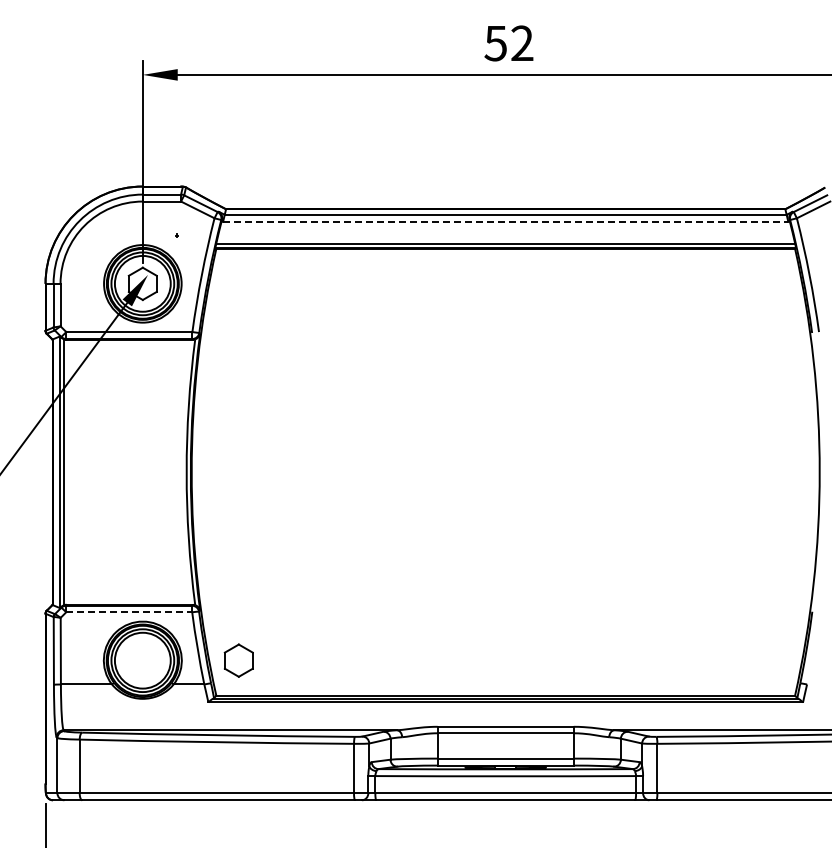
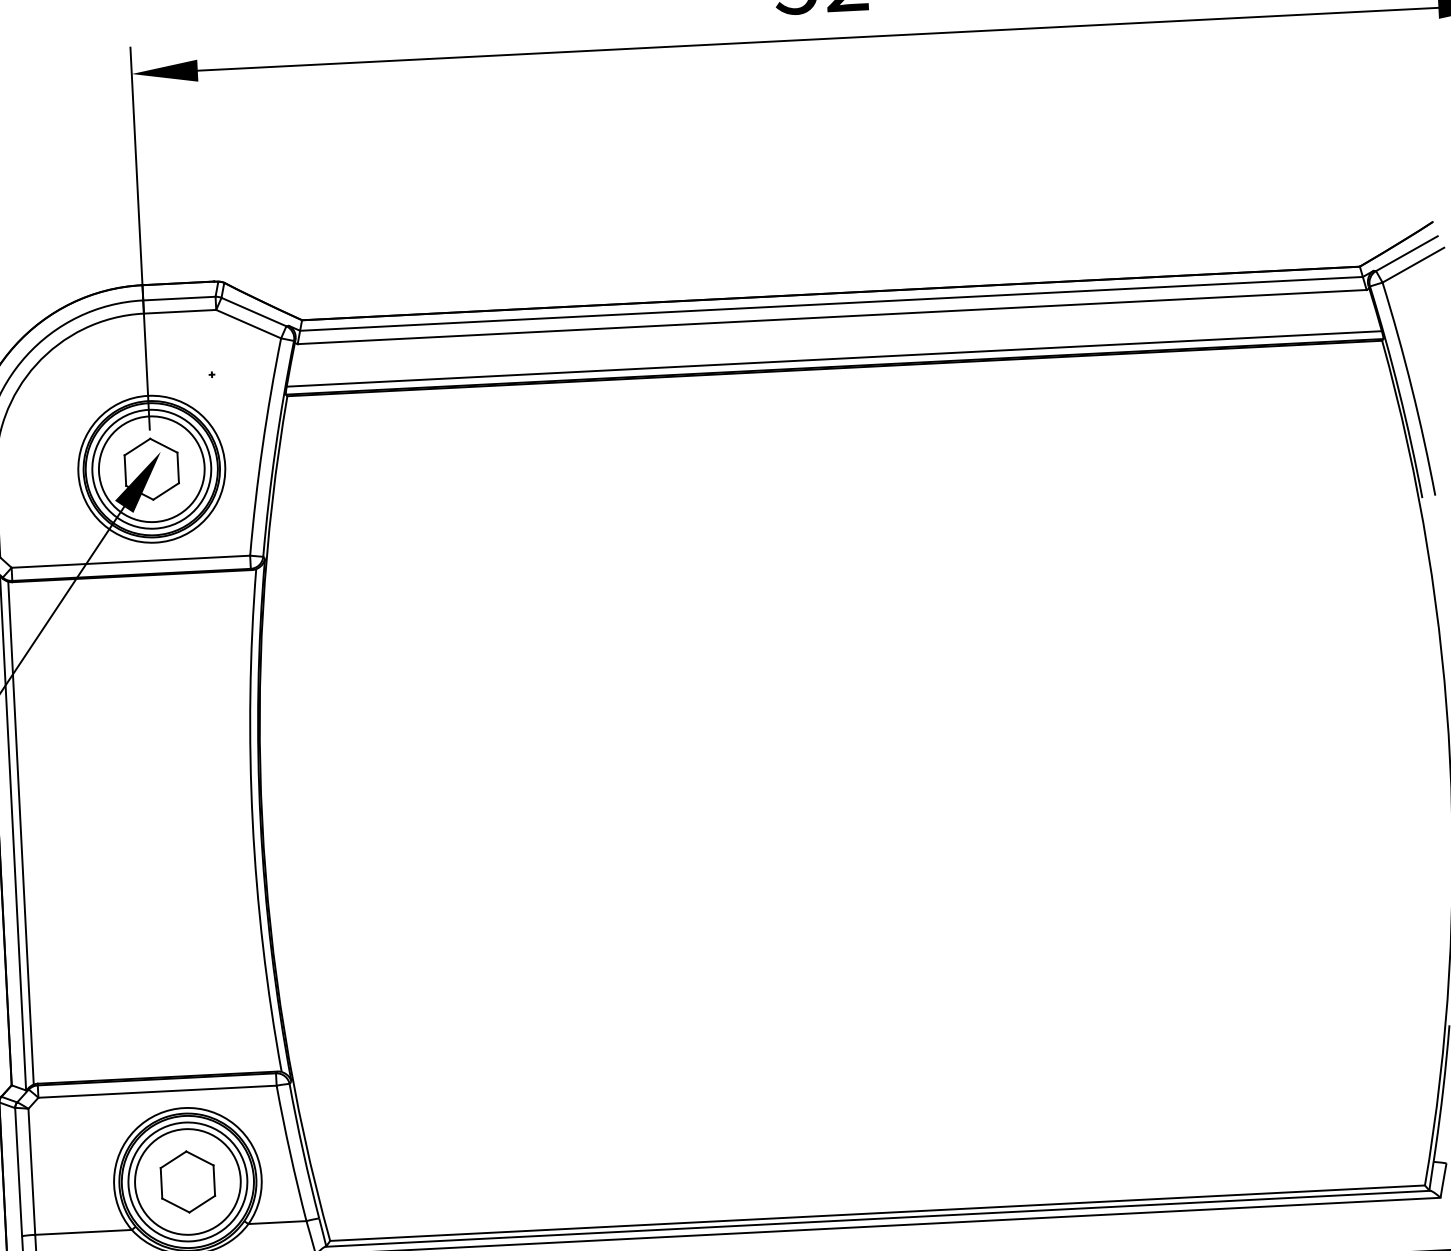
line: (505, 221) -> (831, 316), dashed -> solid
line: (129, 612) -> (158, 1092), dashed -> solid
part: (238, 660) -> (187, 1181), moved

